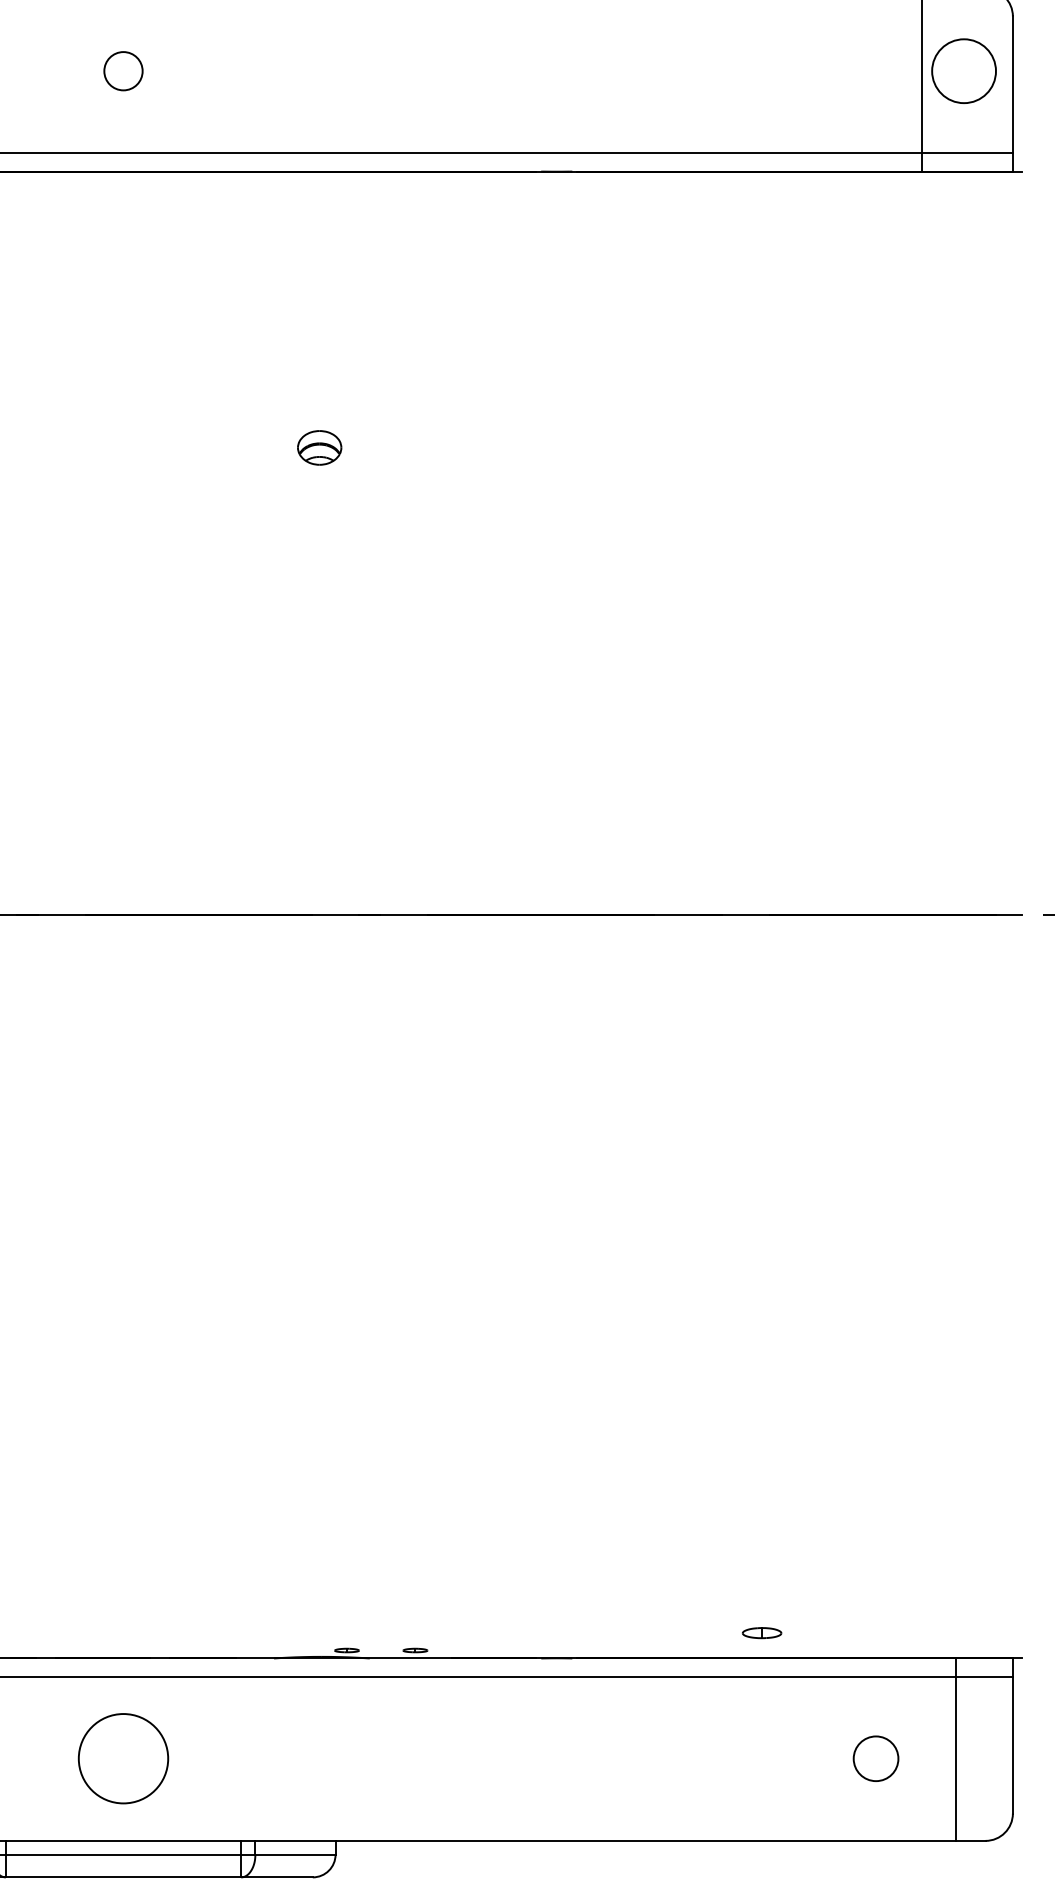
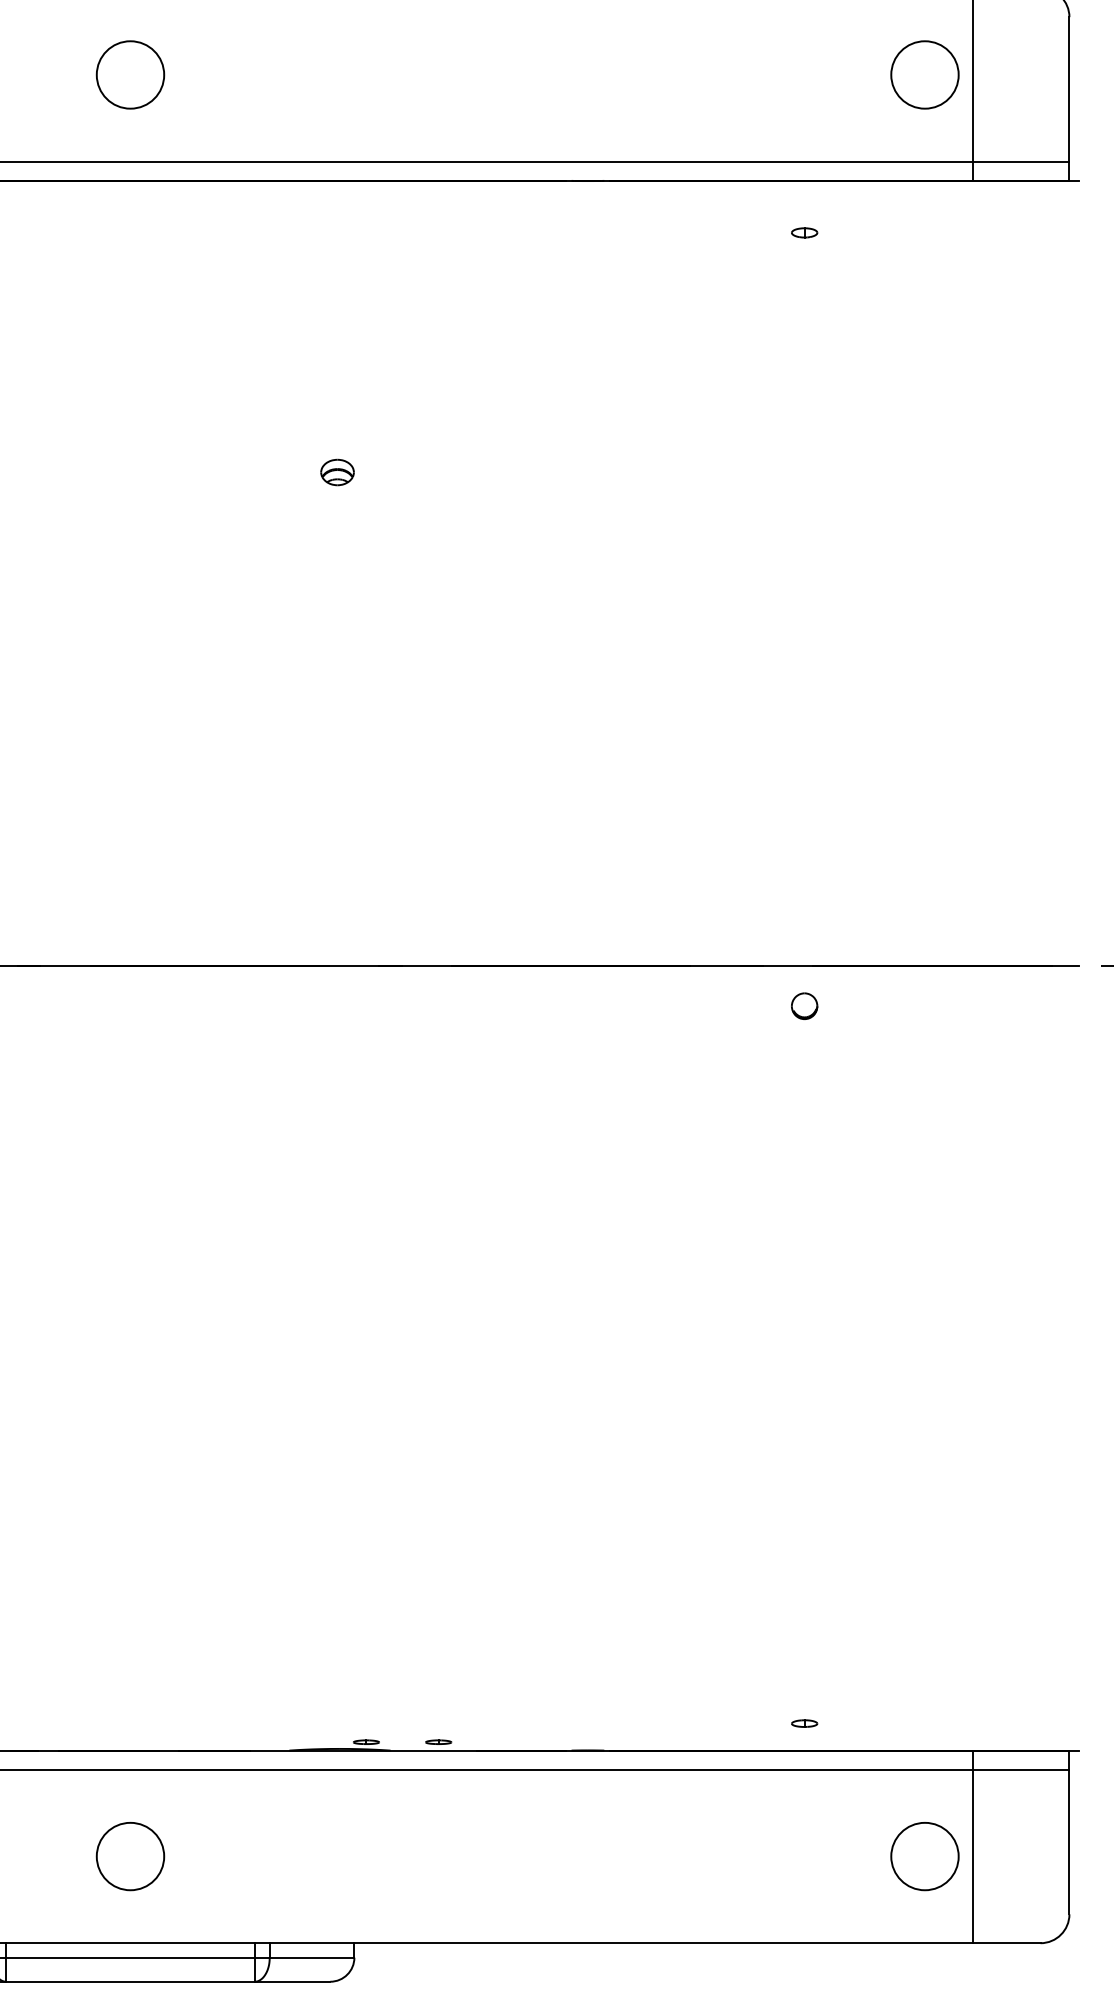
circle: (963, 70) -> (924, 74), moved
circle: (123, 71) -> (130, 75), size x1.67
part: (761, 220) -> (804, 232), added
part: (319, 447) -> (337, 472), size x0.71
part: (762, 953) -> (805, 1006), added
part: (761, 1632) -> (804, 1723), size x0.62
line: (955, 1749) -> (972, 1846), moved
circle: (123, 1758) -> (130, 1856), size x0.71
circle: (876, 1758) -> (925, 1856), size x1.43

